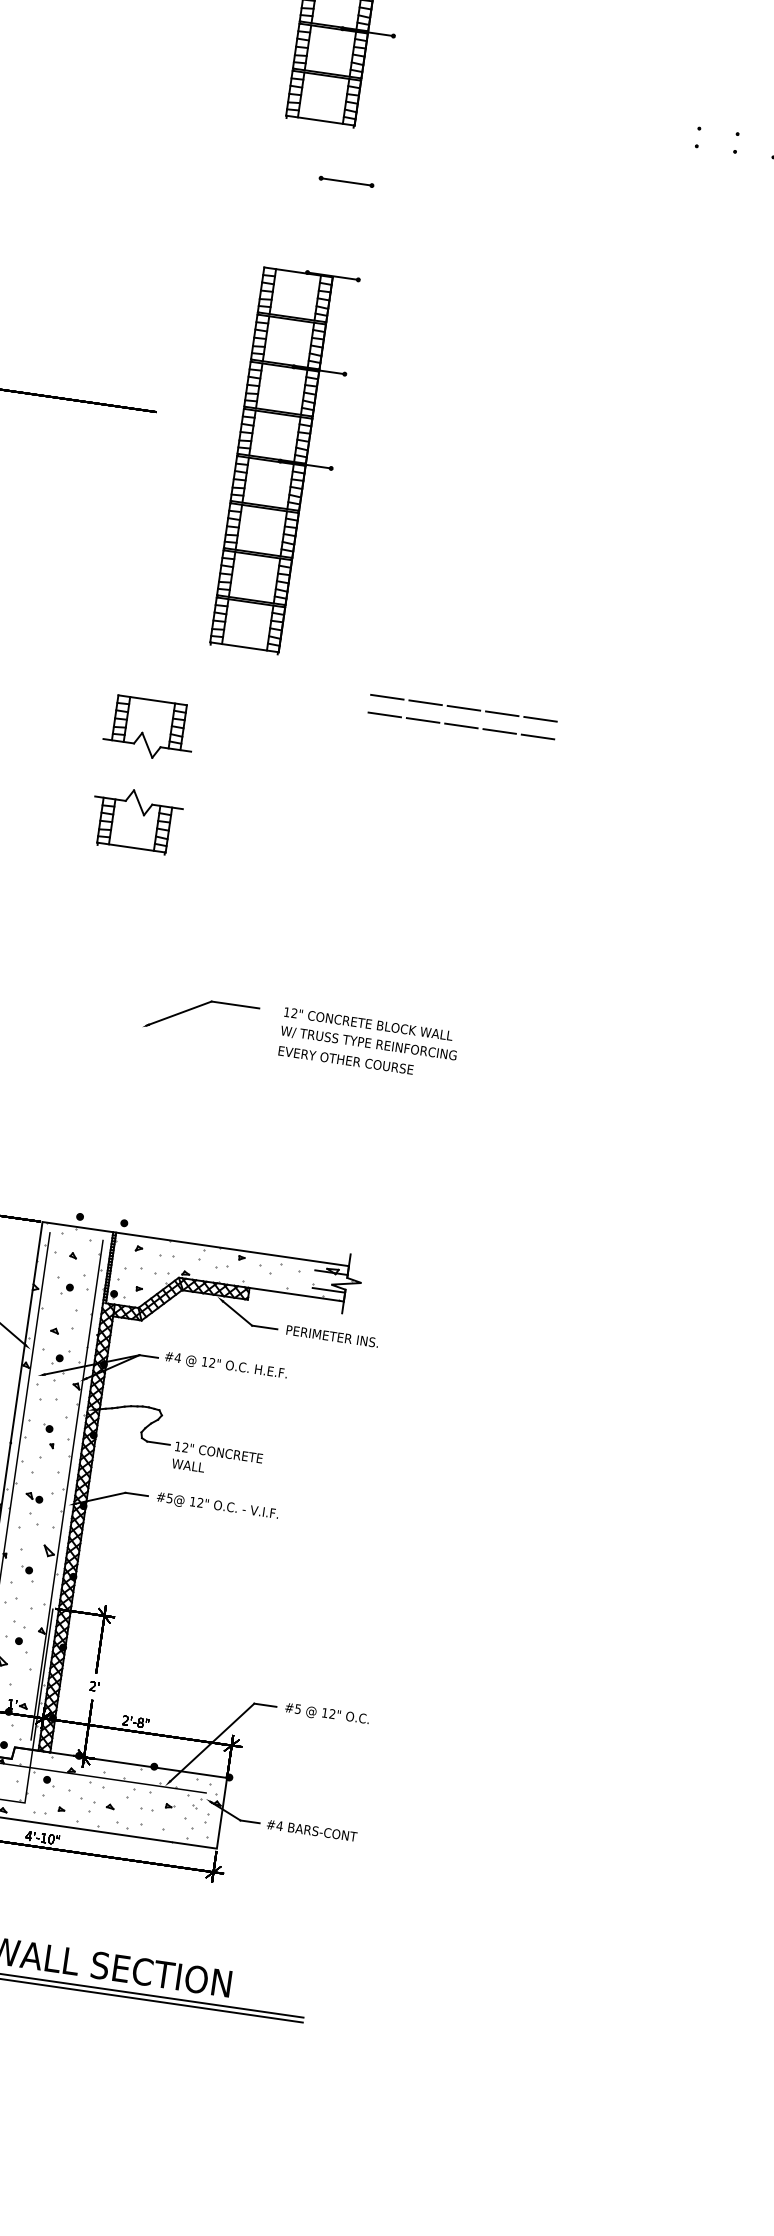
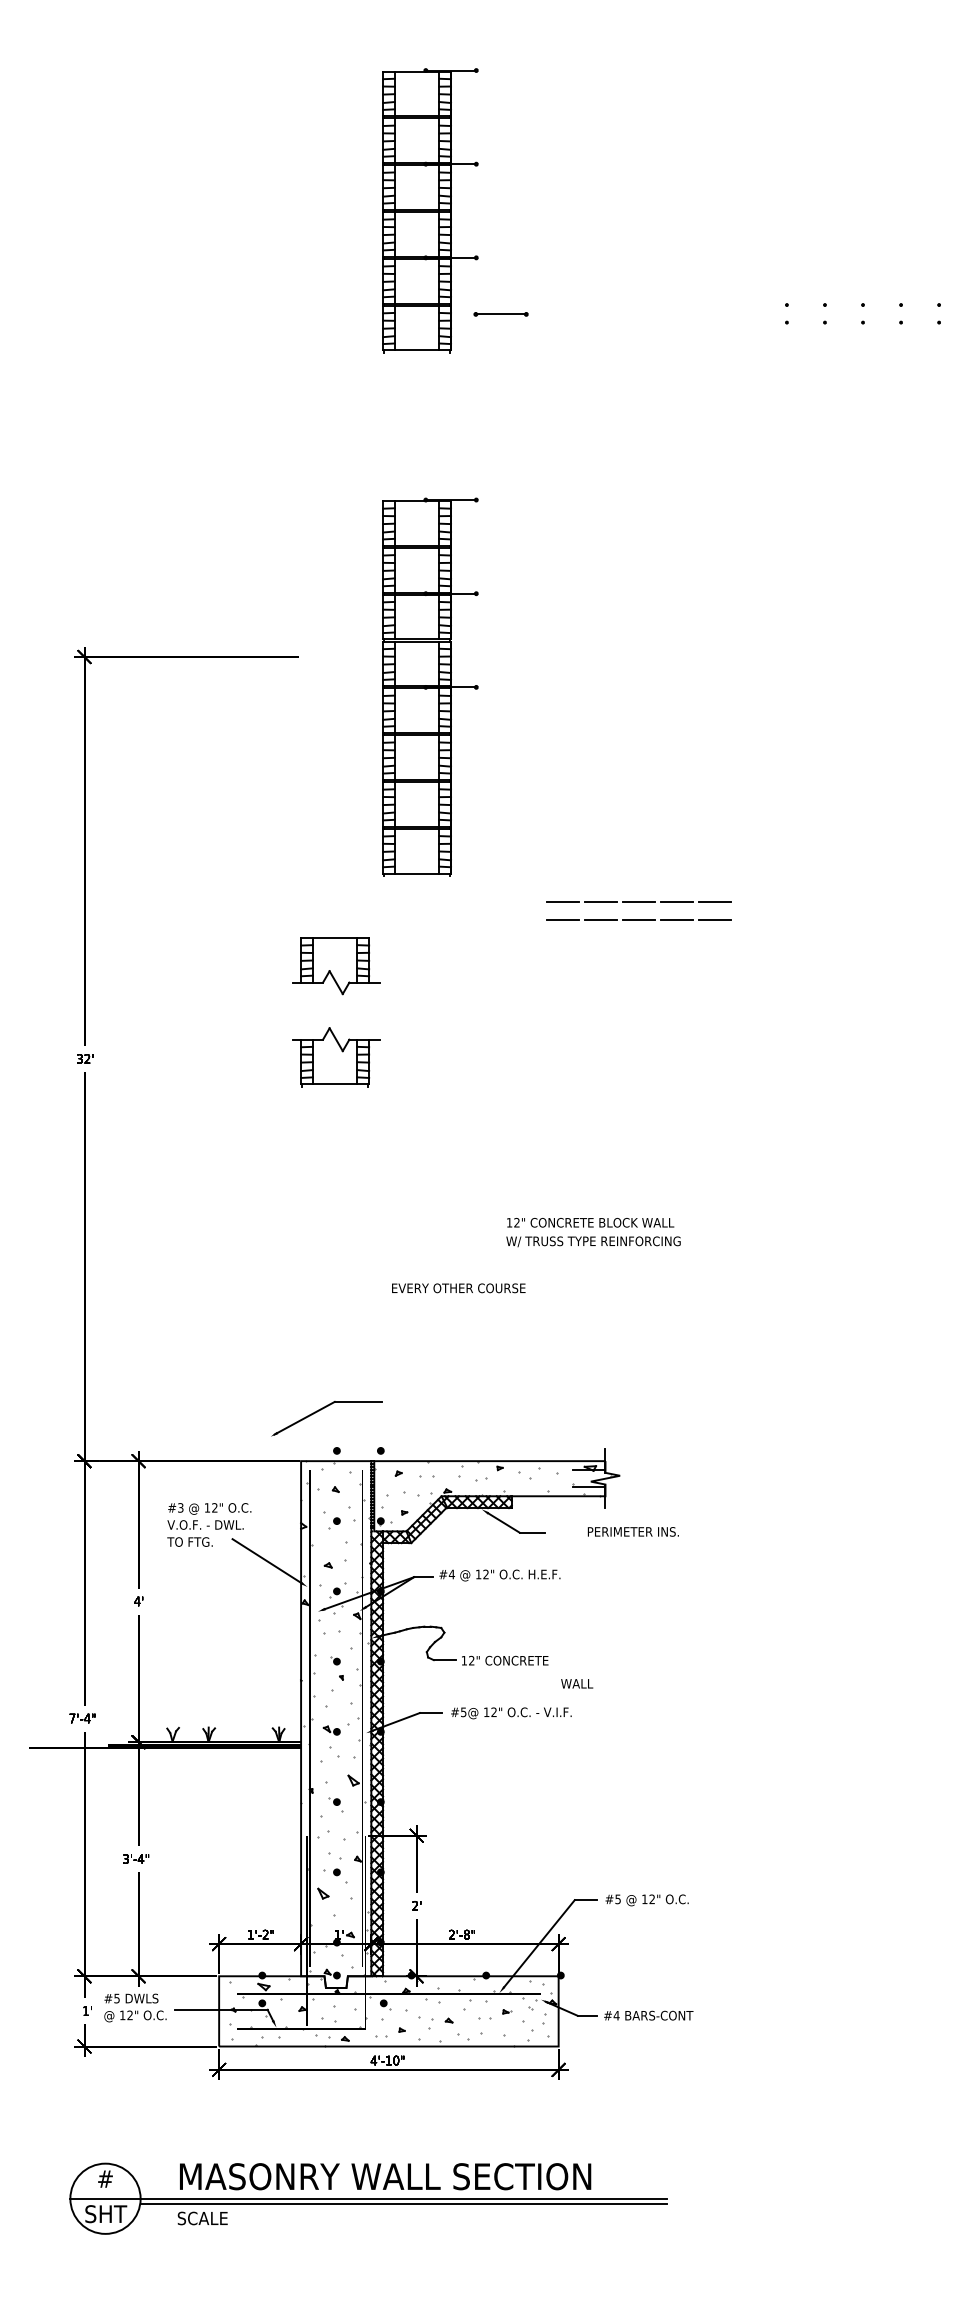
part: (345, 181) -> (500, 314), moved
part: (197, 1008) -> (321, 1410), moved
text: (345, 1060) -> (458, 1288), moved
text: (331, 1335) -> (632, 1531), moved
text: (188, 1465) -> (577, 1683), moved

